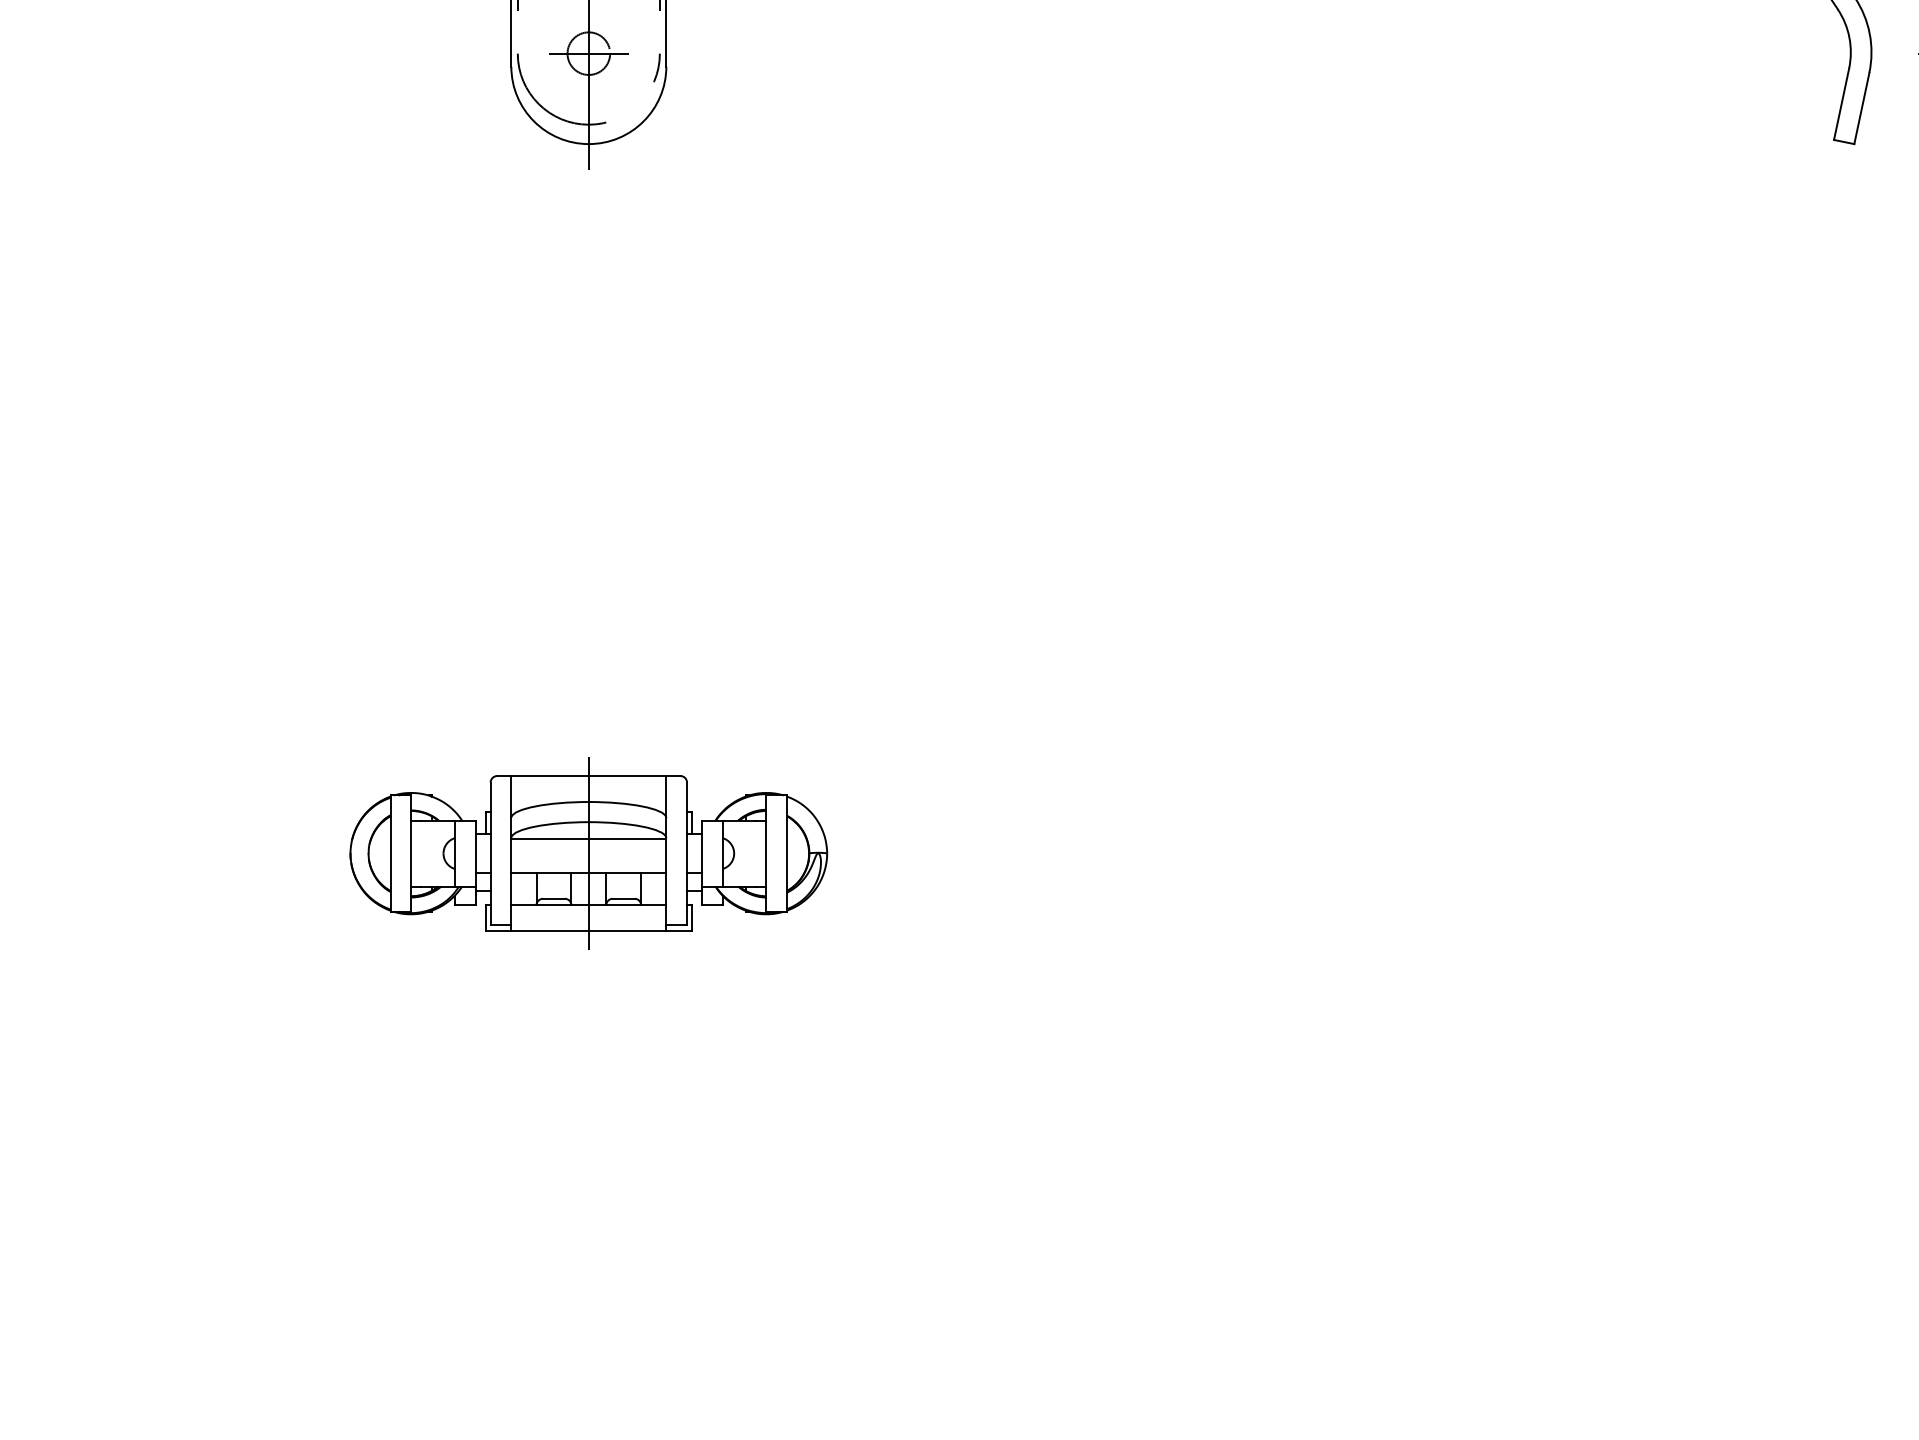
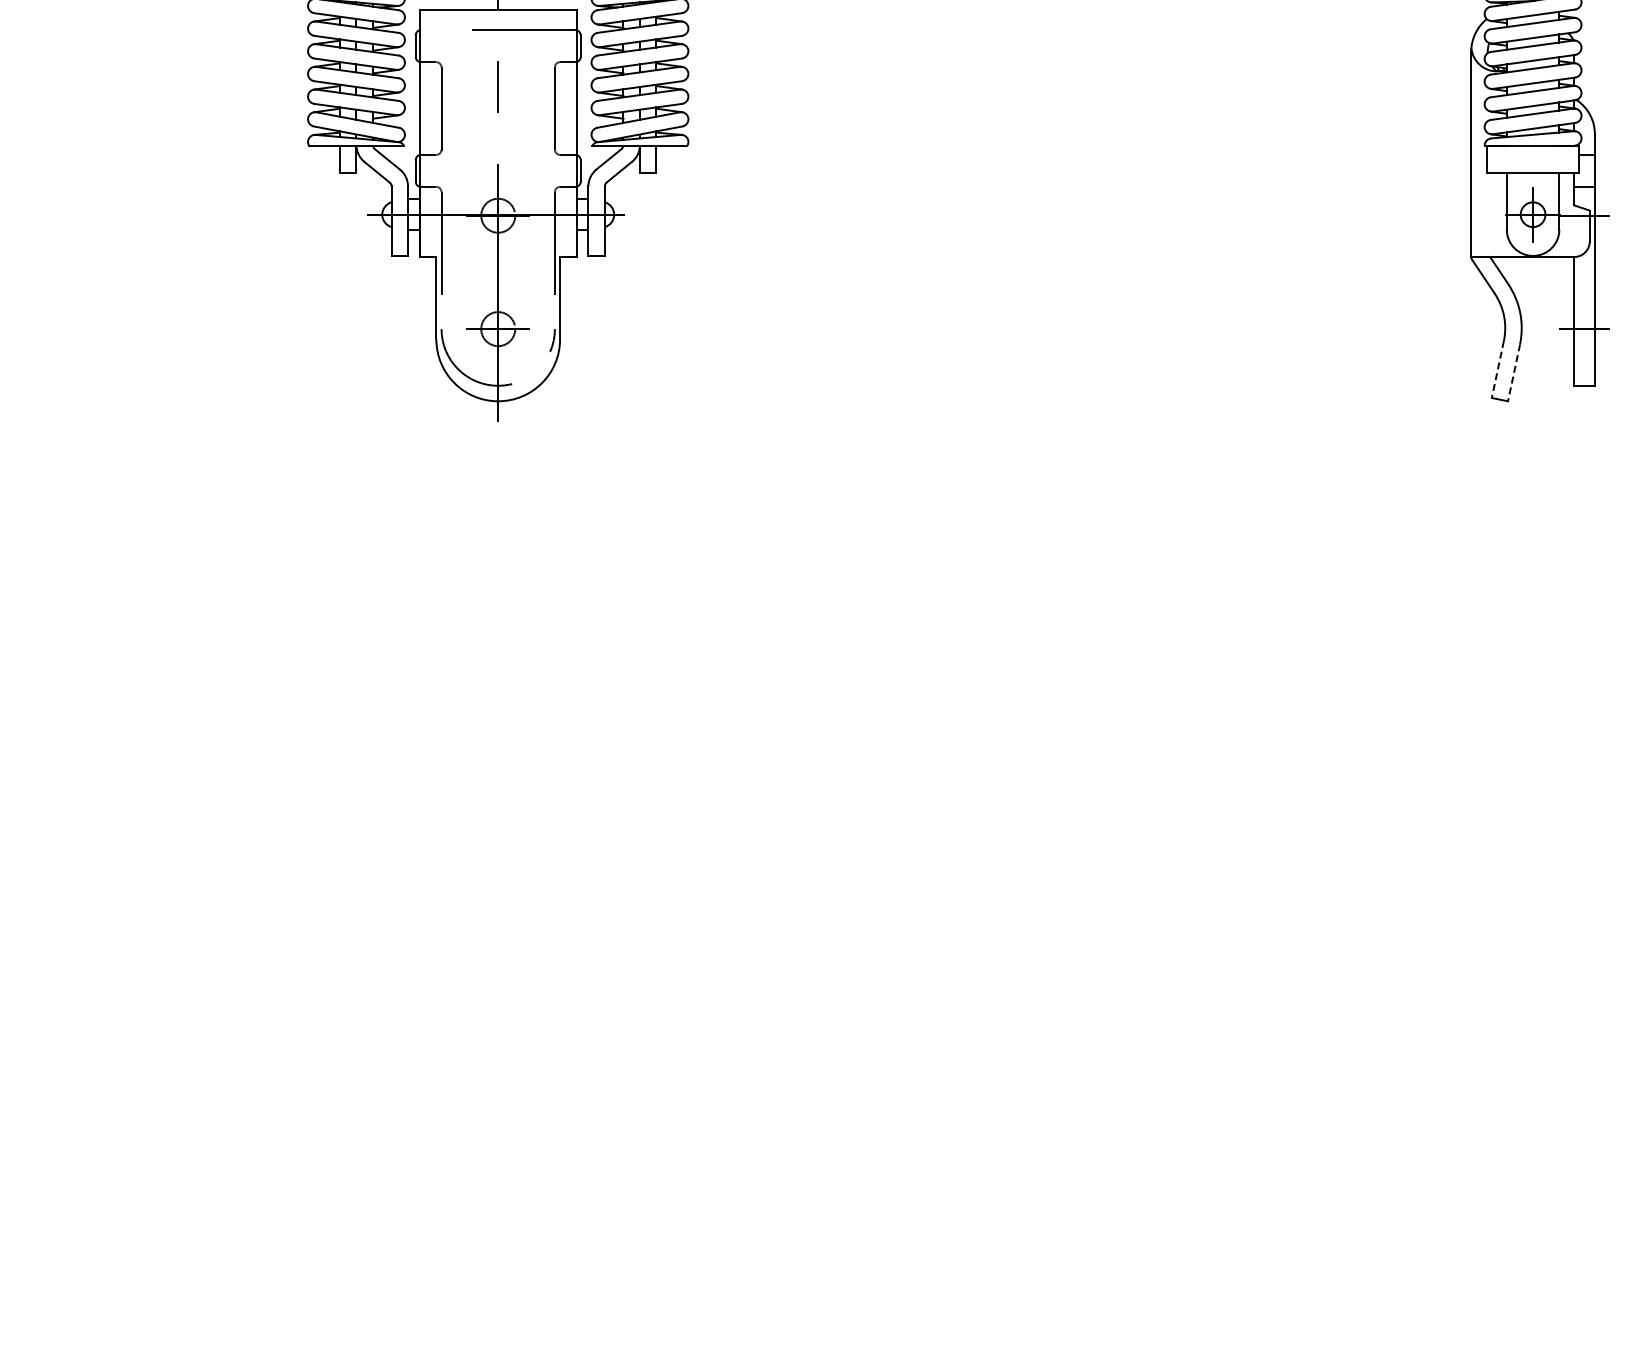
line: (1841, 104) -> (1497, 369), solid -> dashed
line: (1861, 109) -> (1513, 373), solid -> dashed
part: (589, 853) -> (498, 967), removed

